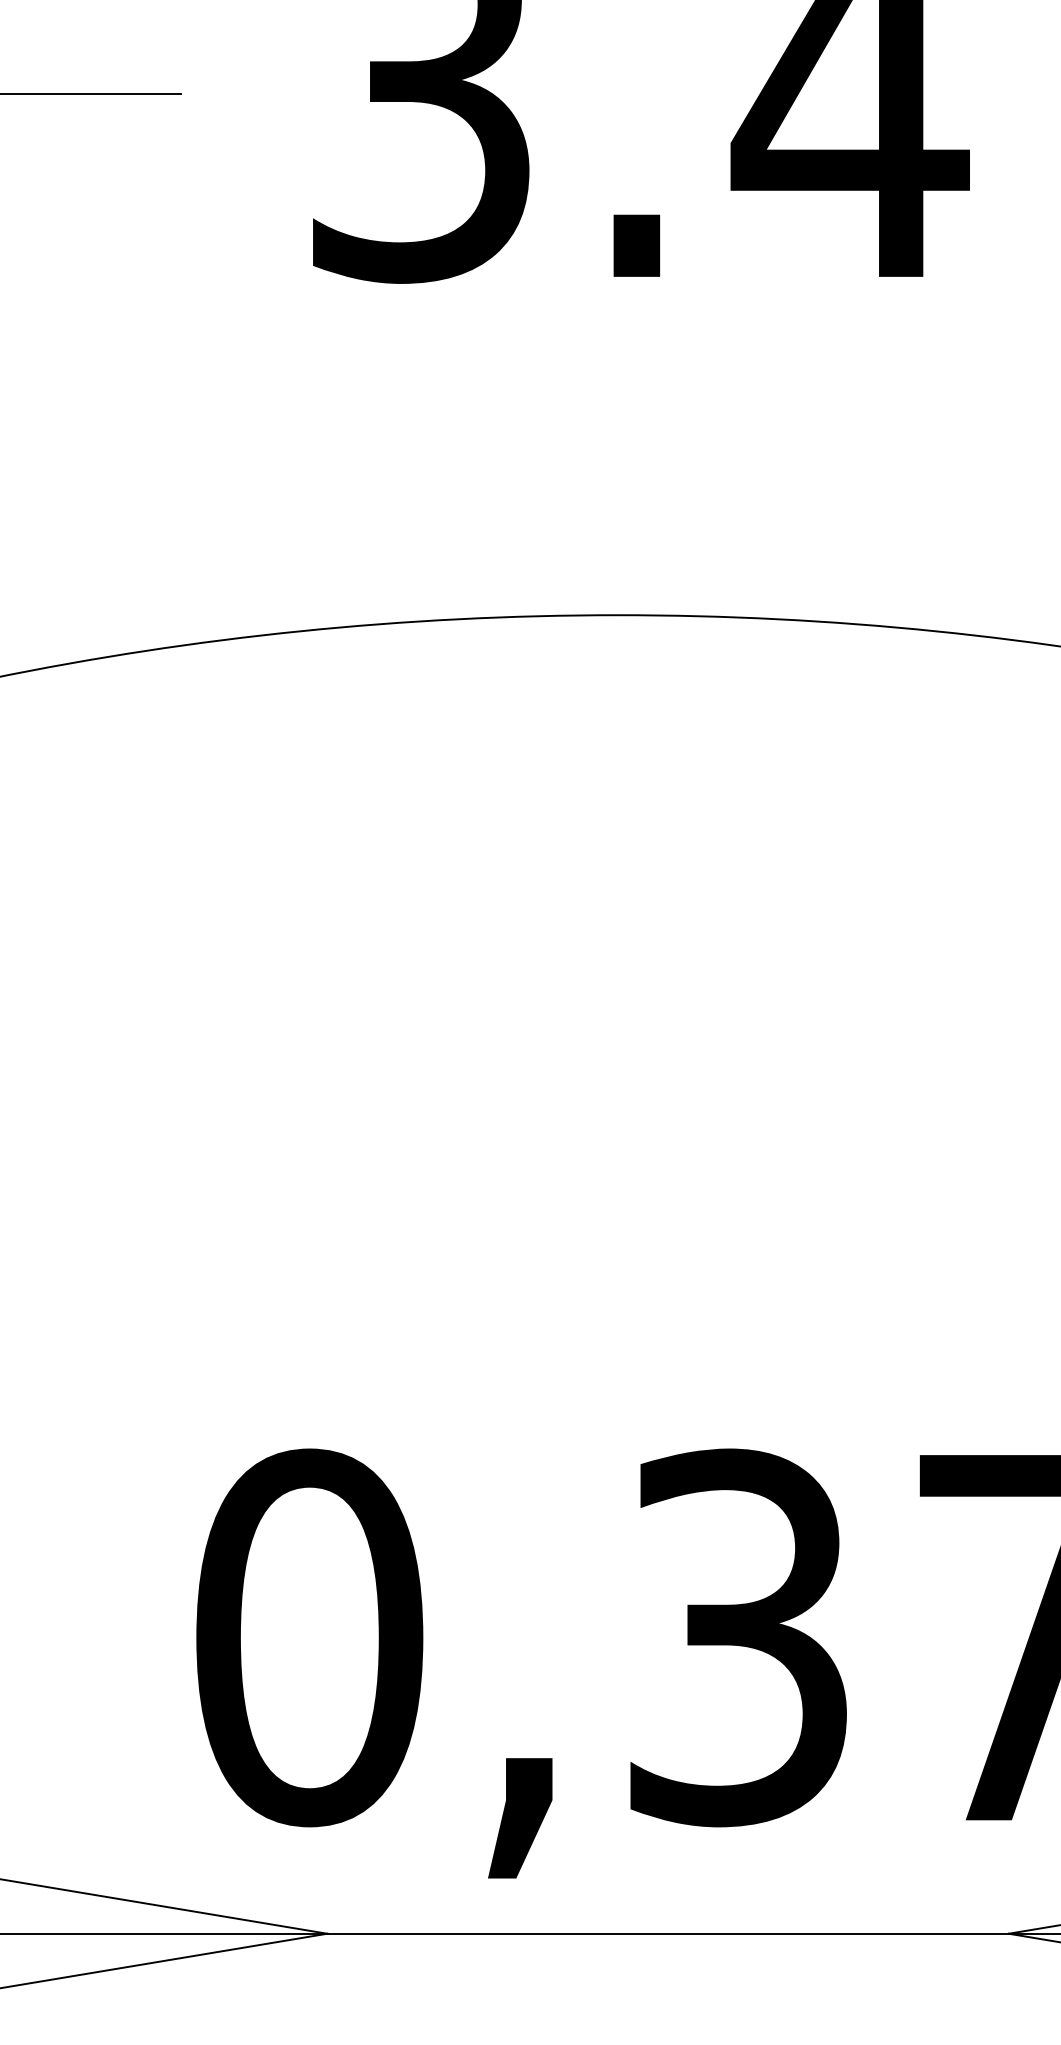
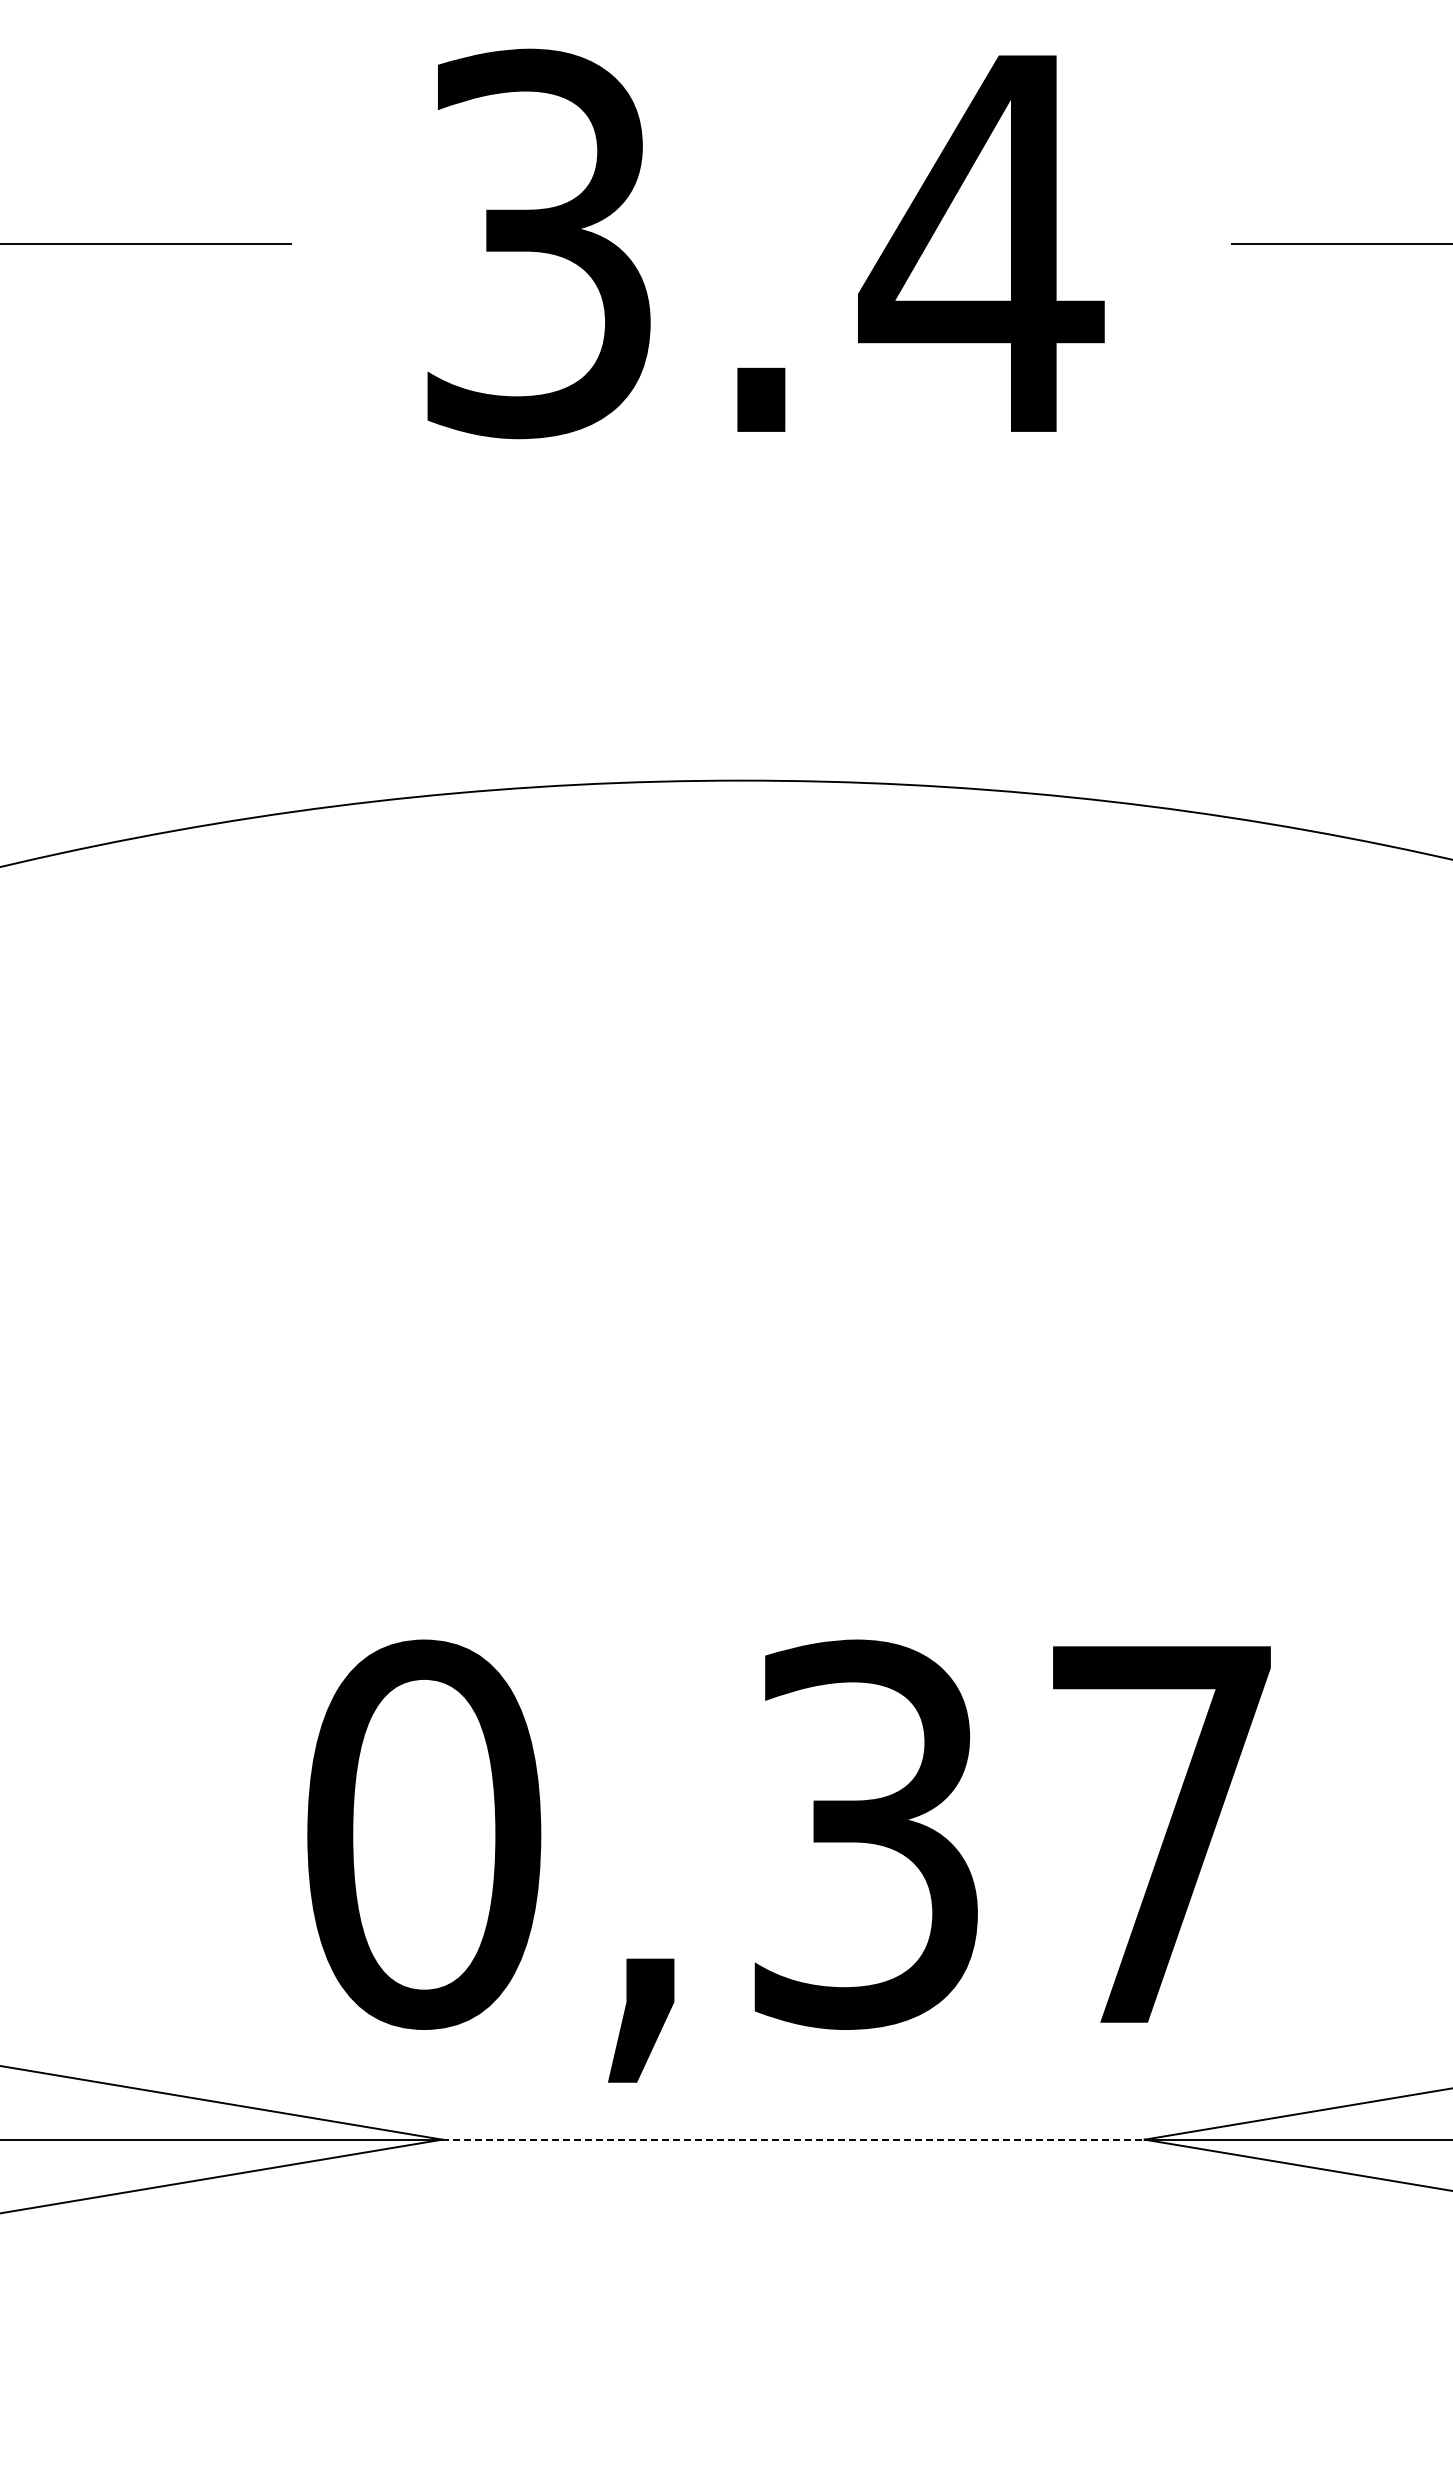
line: (669, 1933) -> (794, 2139), solid -> dashed

